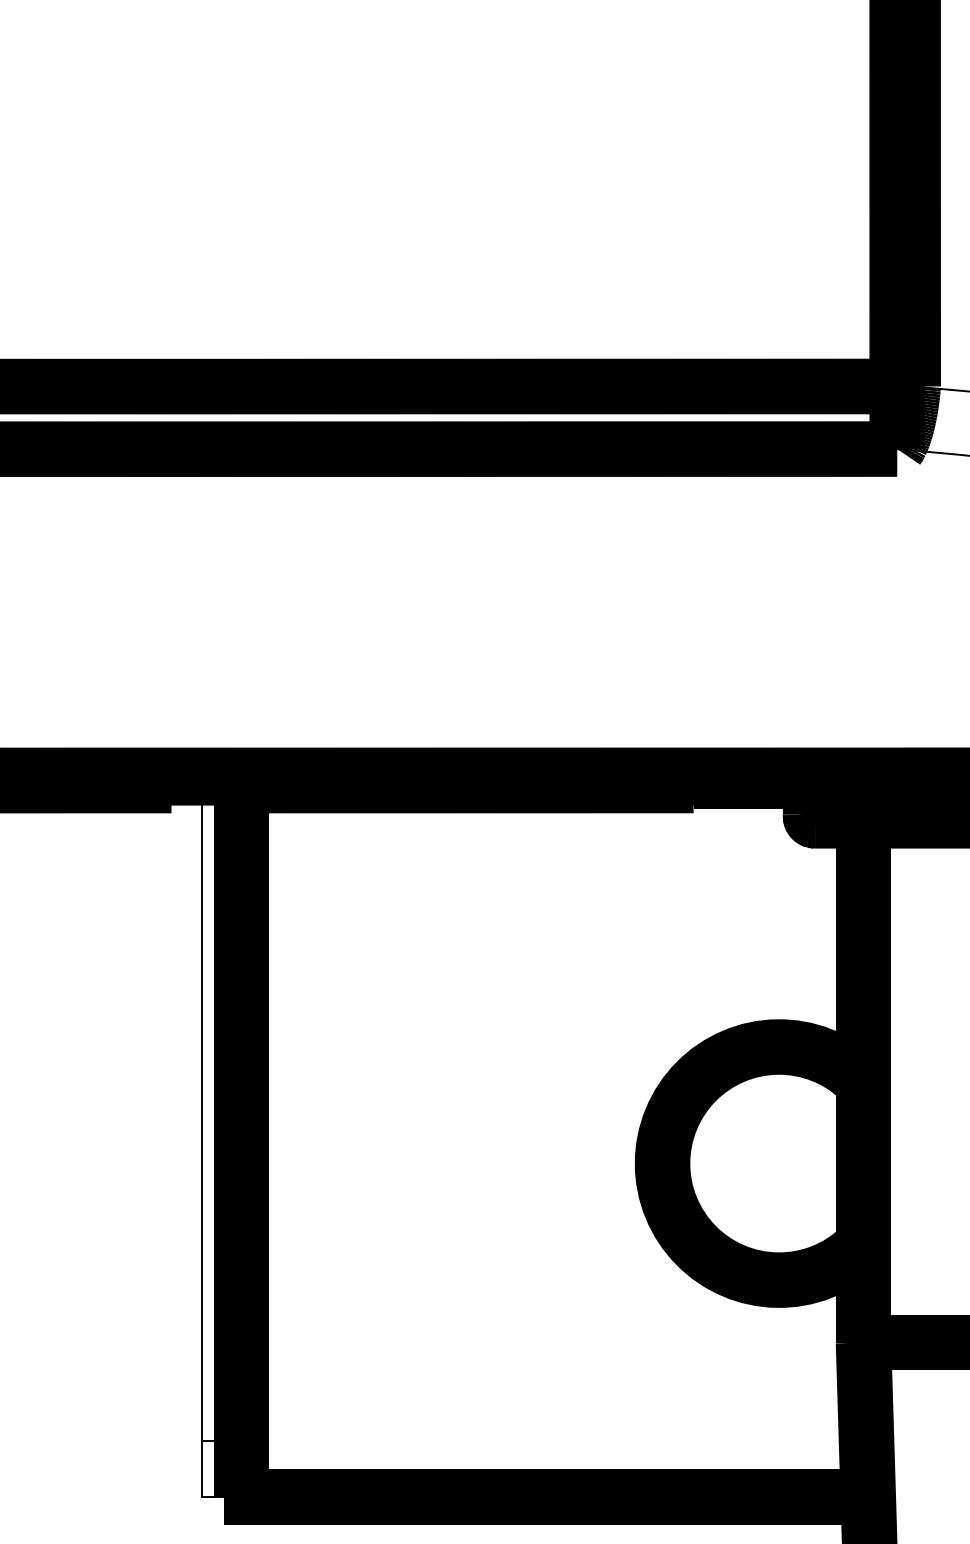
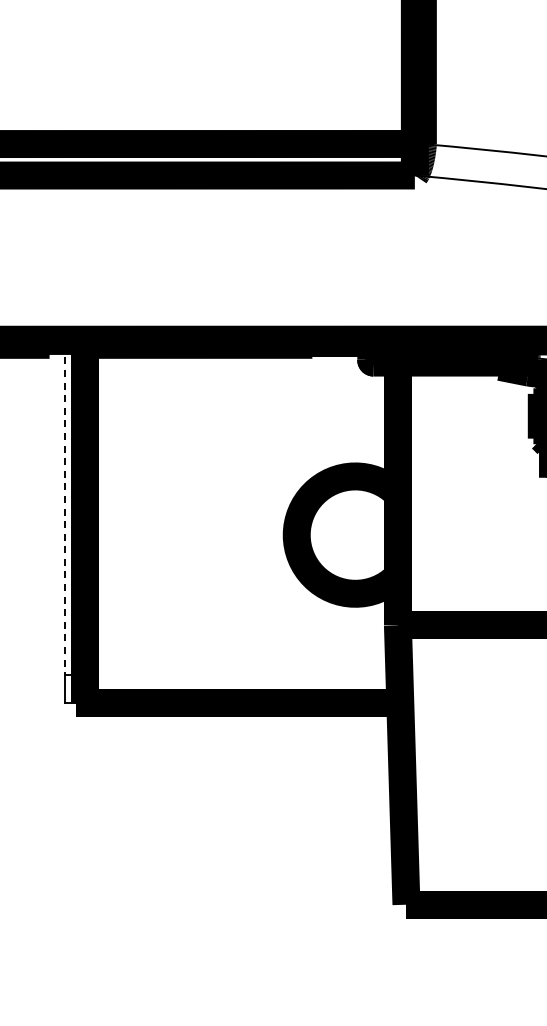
line: (201, 1114) -> (64, 510), solid -> dashed

